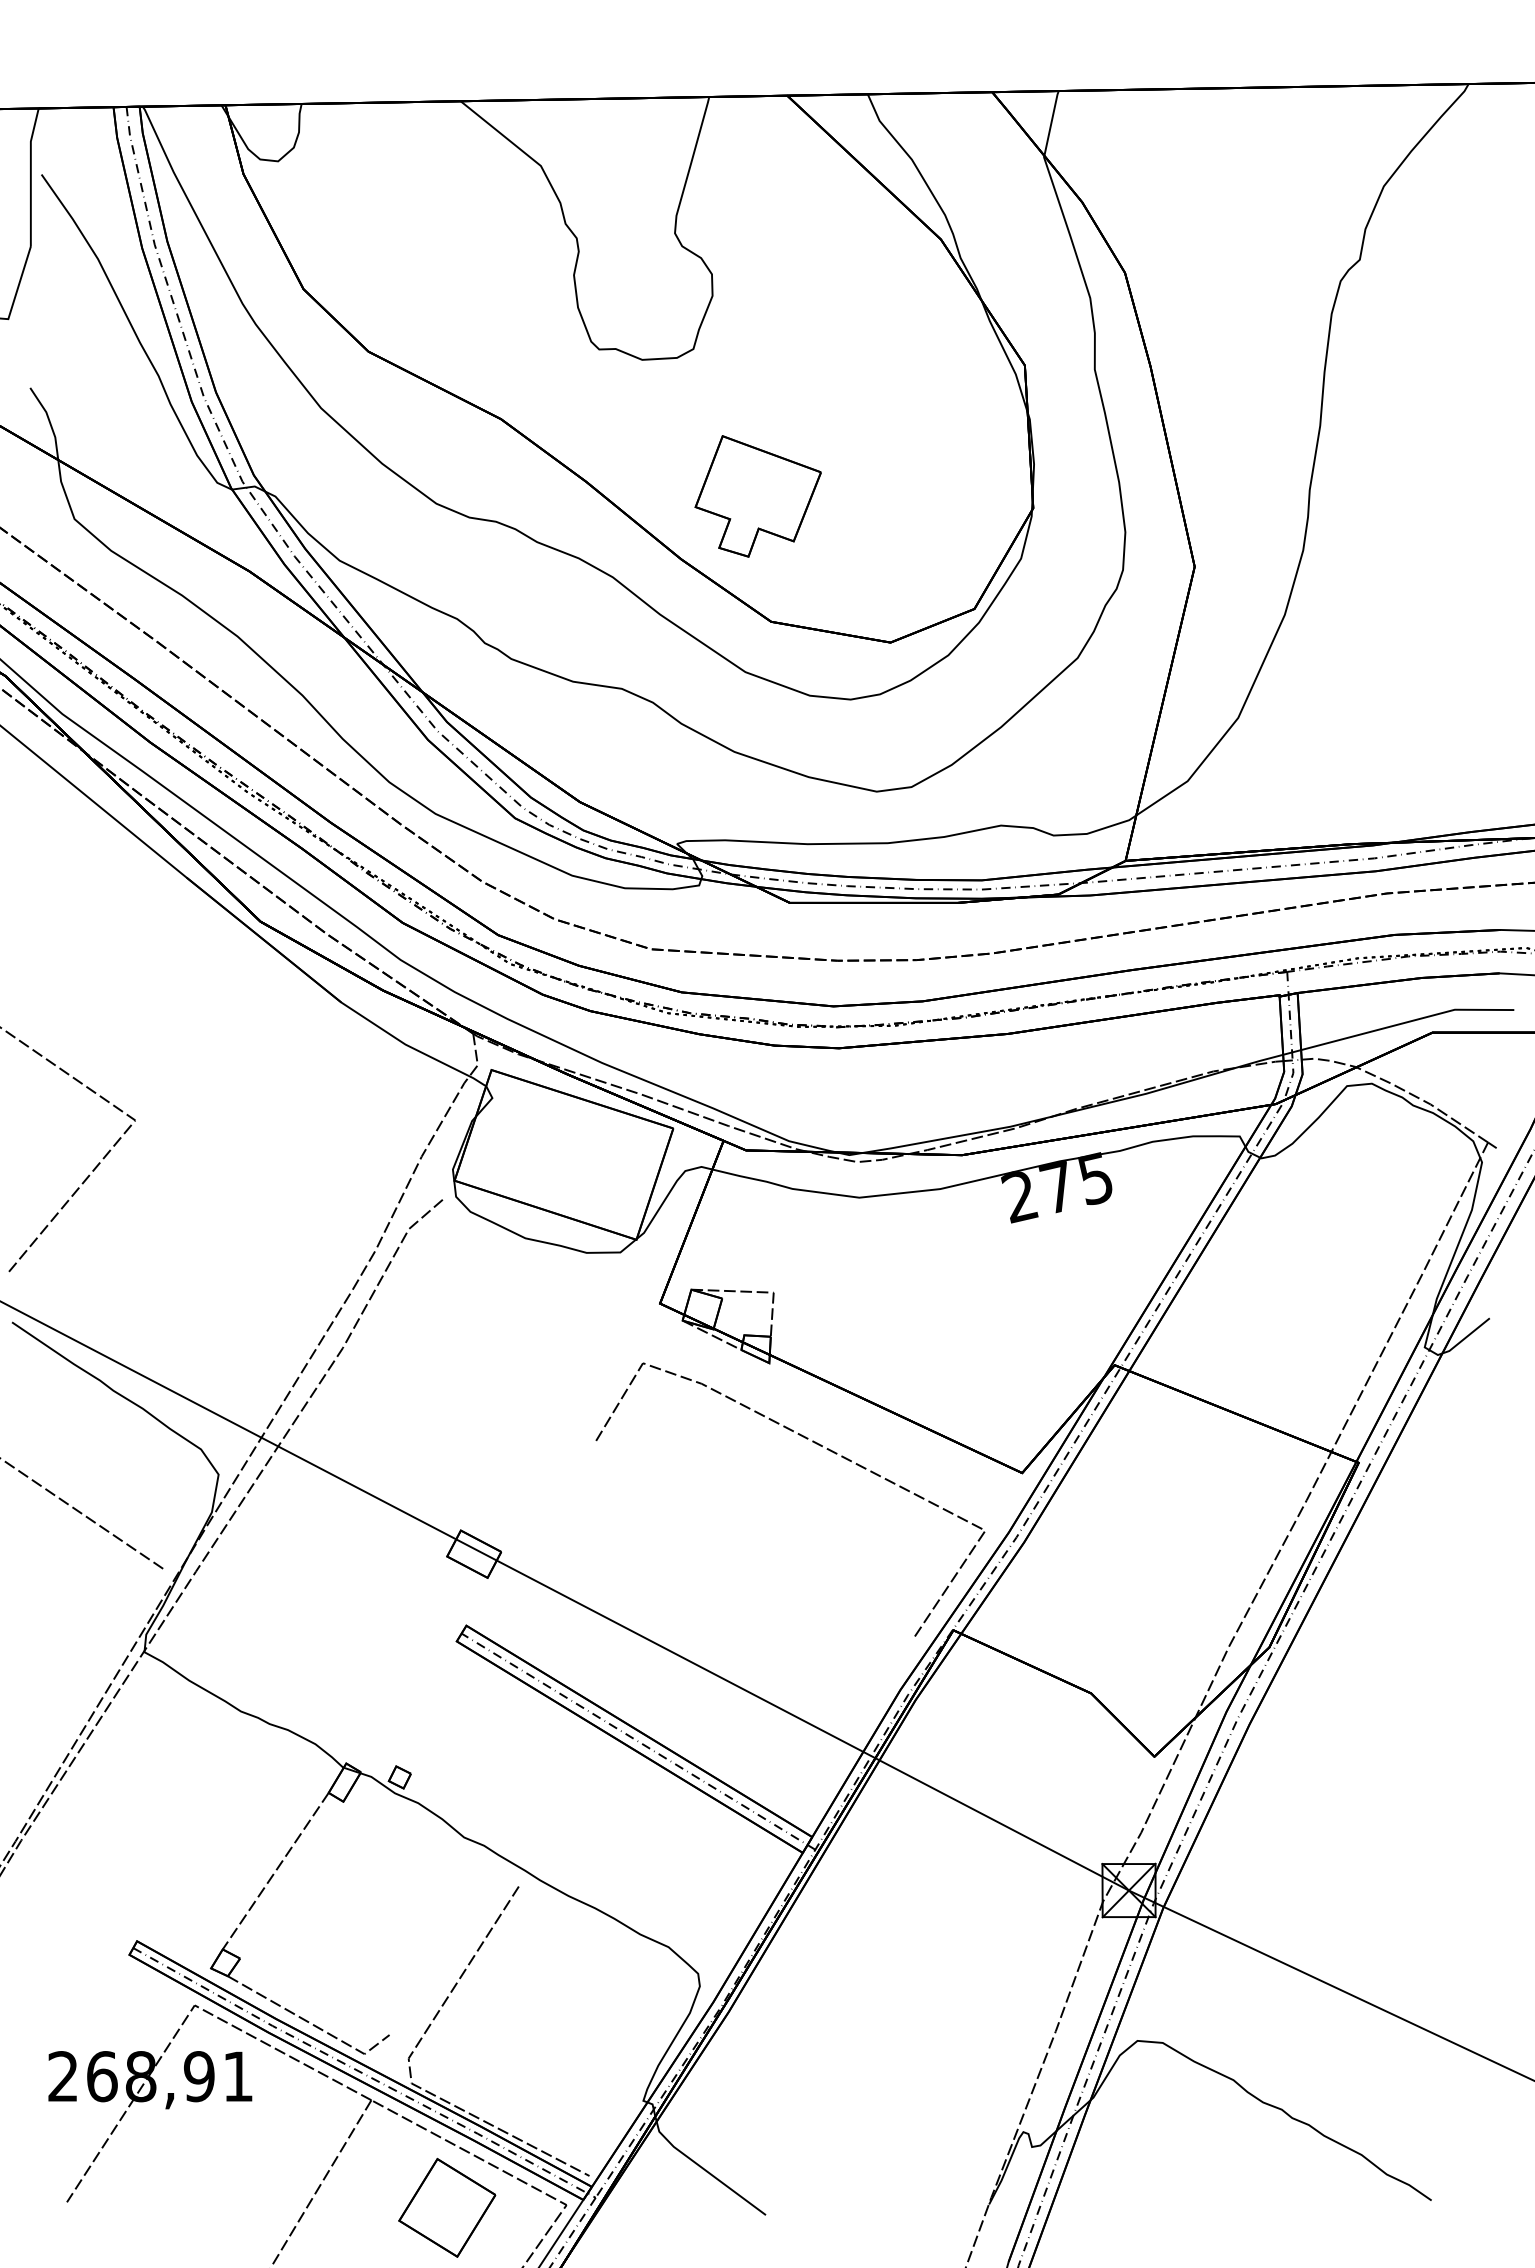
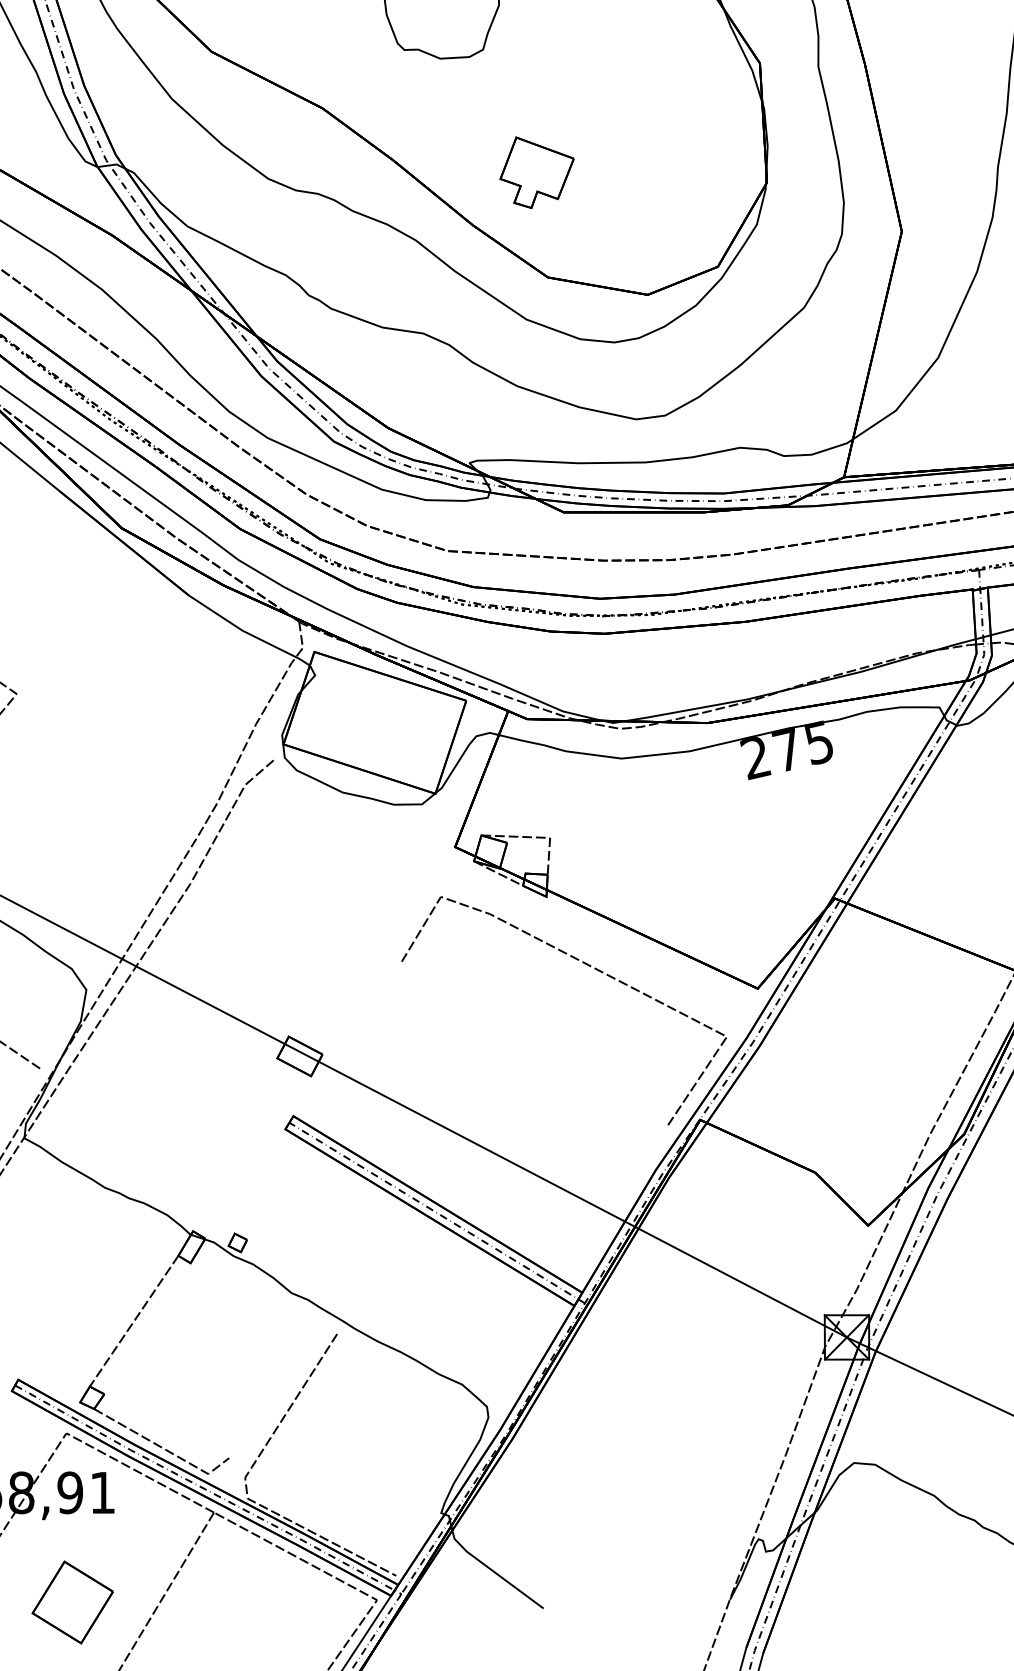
part: (757, 496) -> (536, 172), size x0.7
part: (447, 2207) -> (72, 1602), moved

